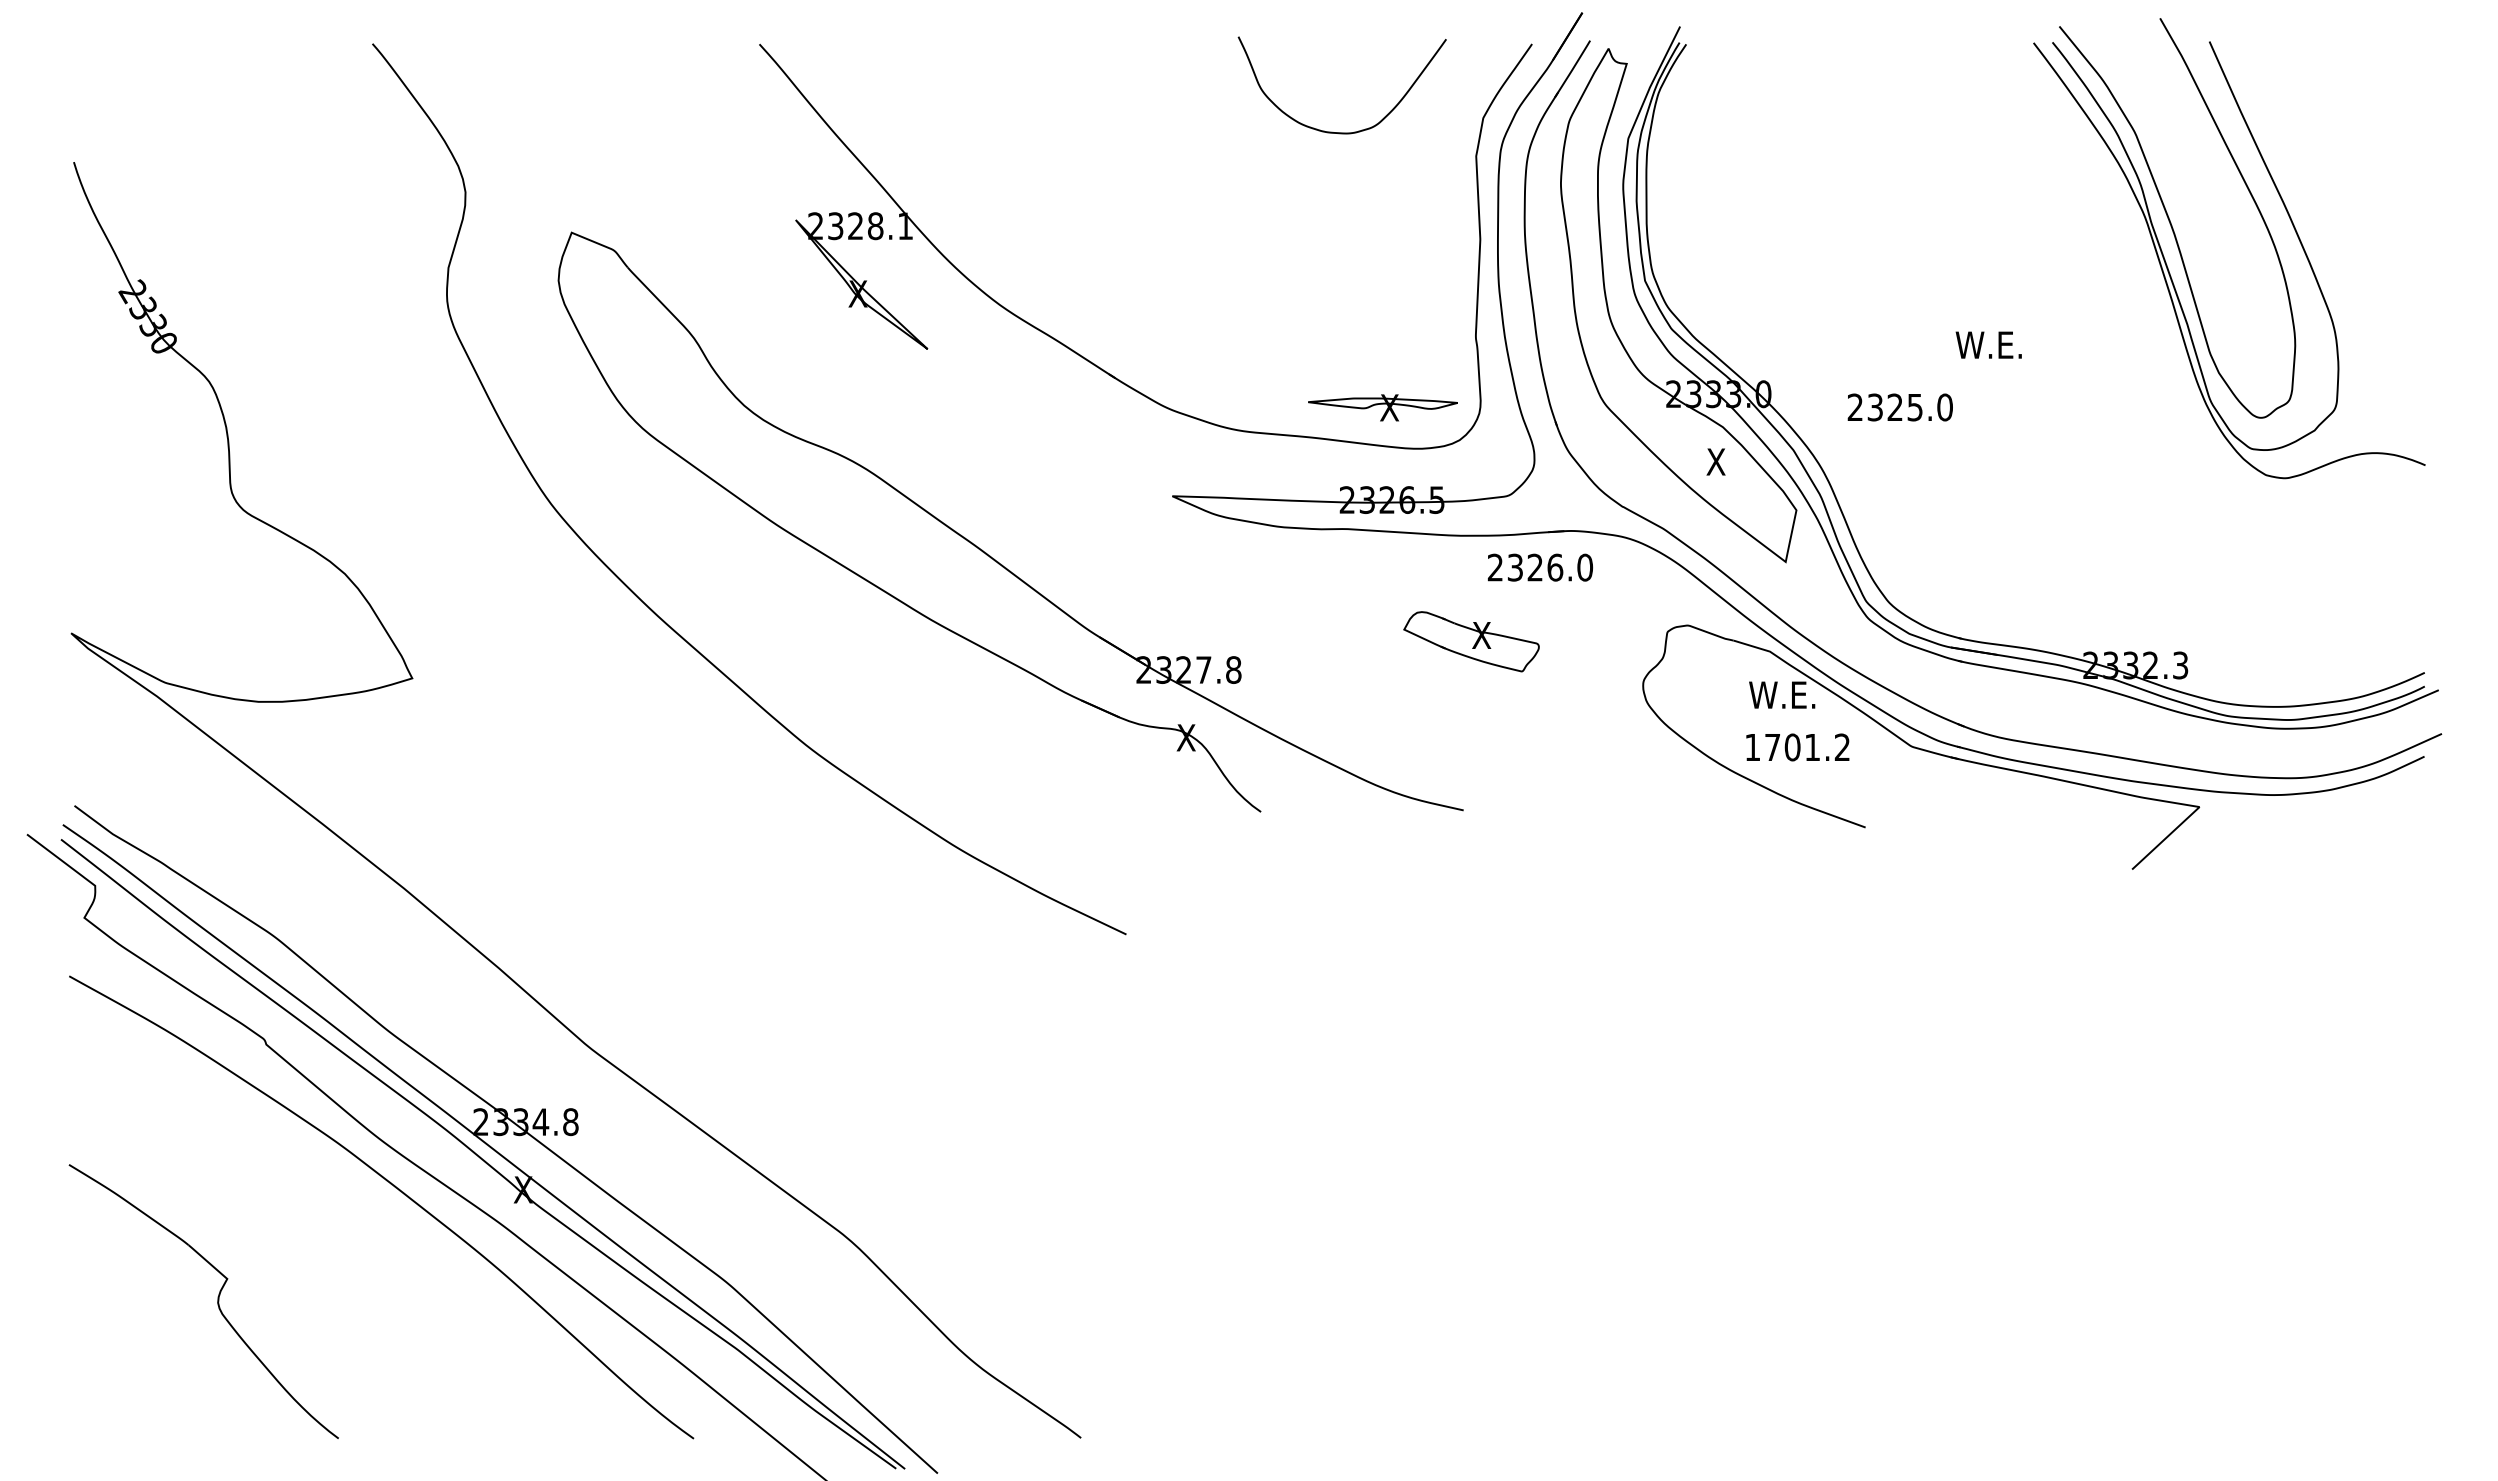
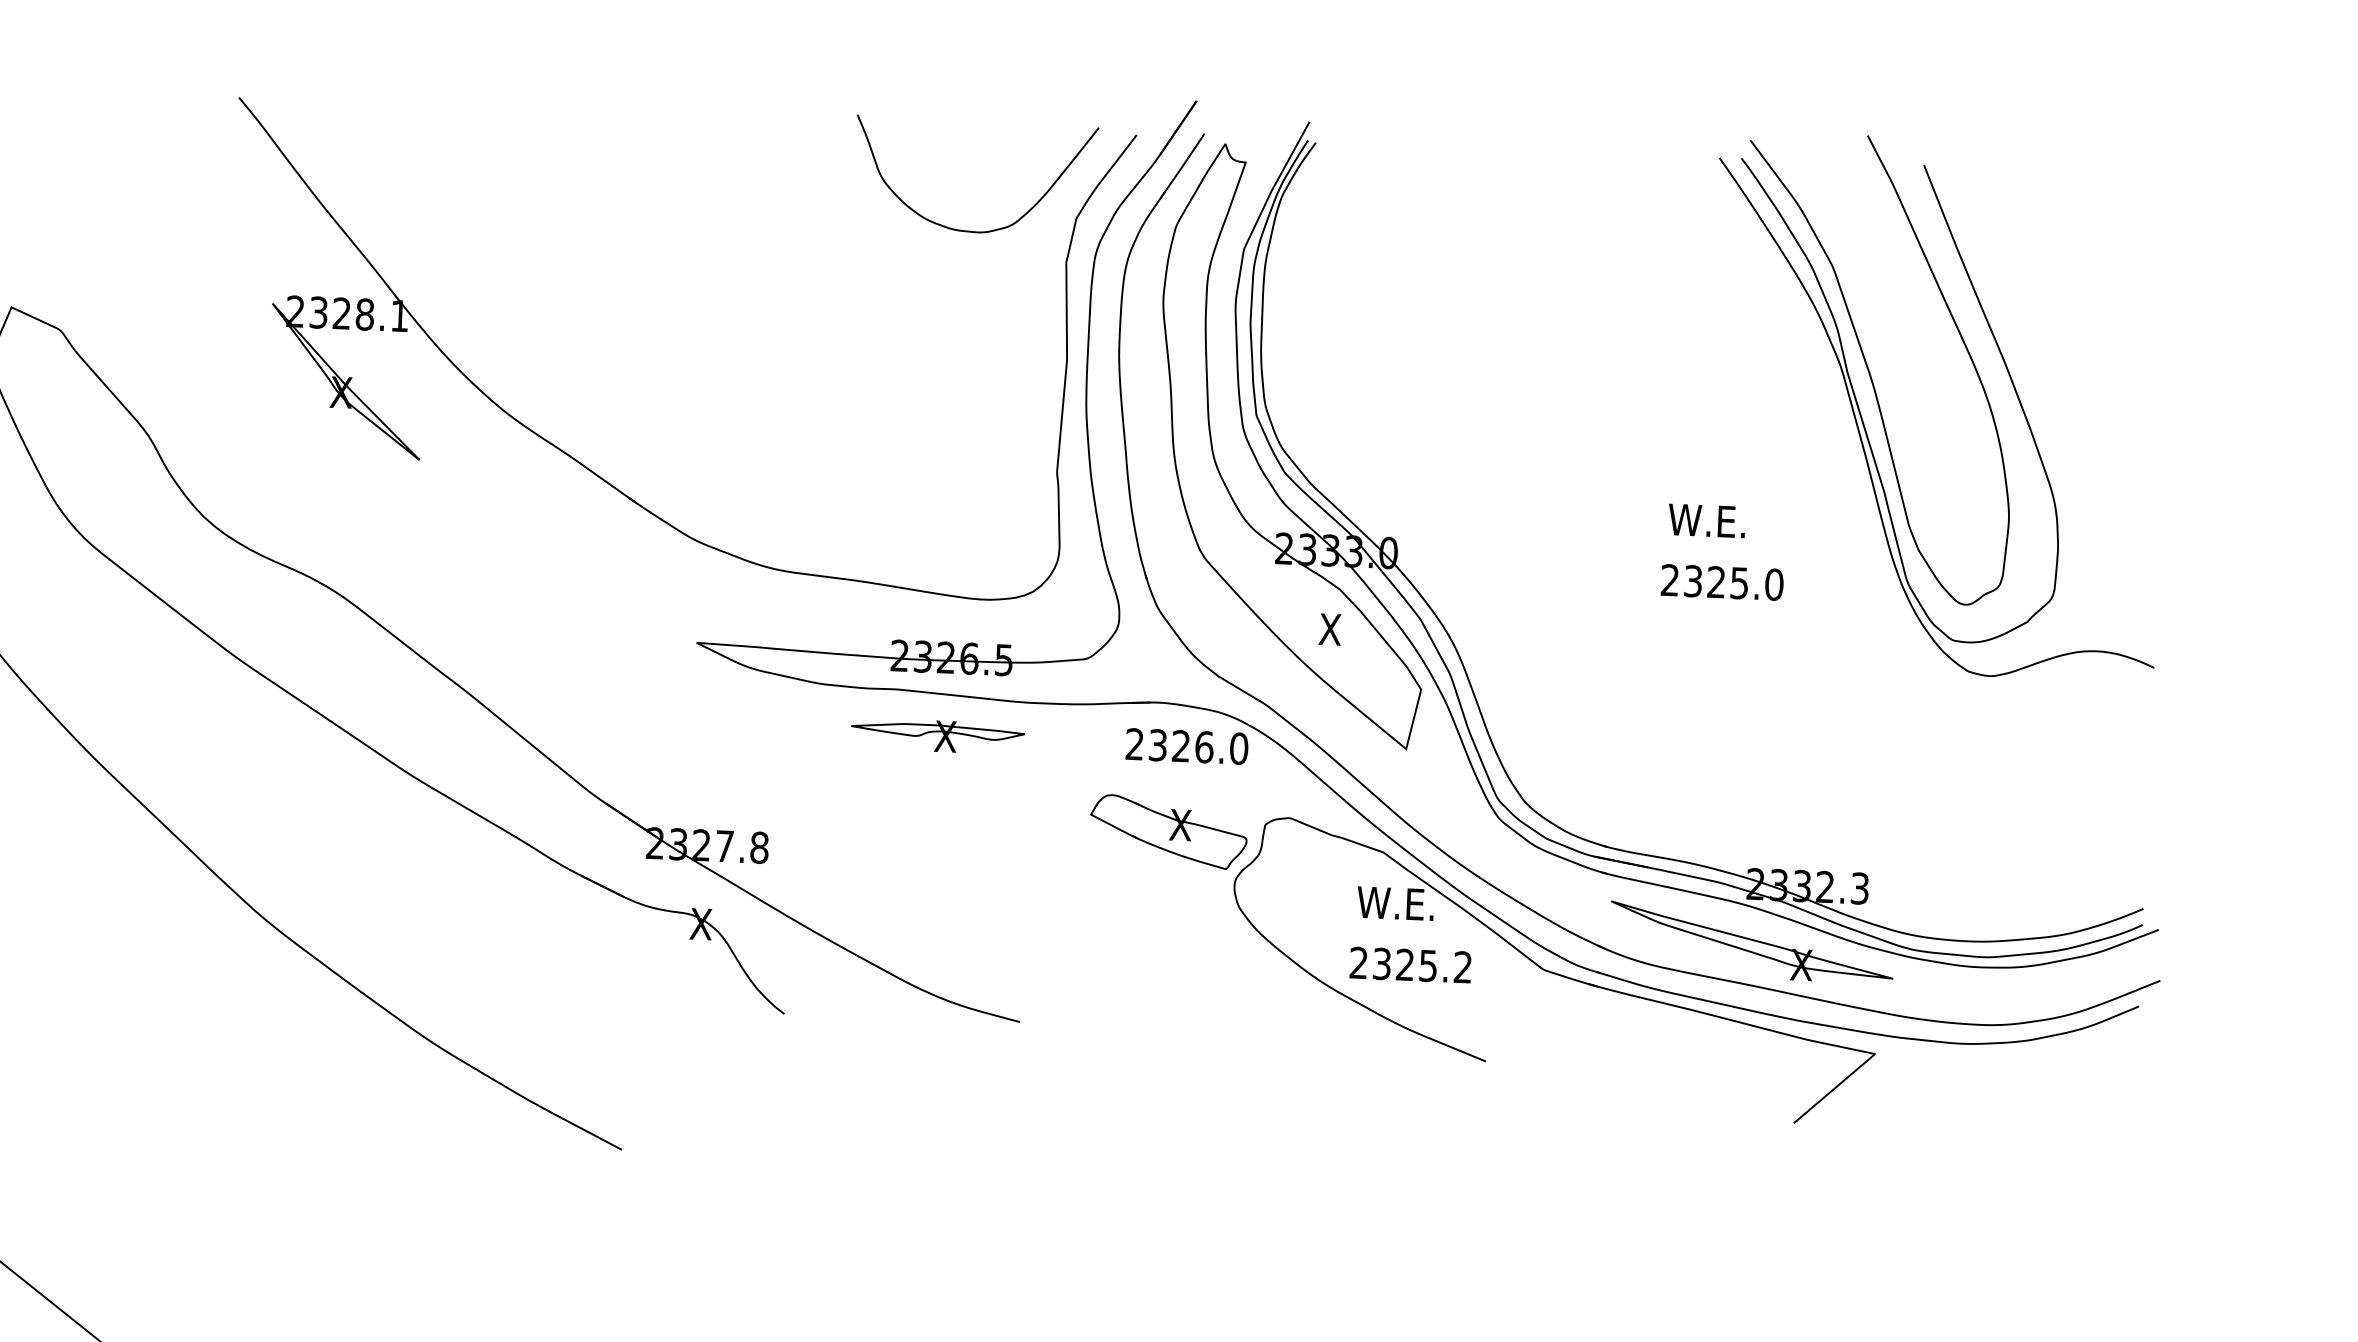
curve: (1332, 131) -> (962, 229), moved
text: (1988, 344) -> (1706, 520), moved
part: (1382, 407) -> (937, 735), moved
text: (1899, 407) -> (1721, 582), moved
text: (1539, 567) -> (1186, 746), moved
part: (1471, 641) -> (1168, 831), moved
part: (2089, 715) -> (1751, 942), added
text: (1782, 747) -> (1393, 964), 1701.2 -> 2325.2

